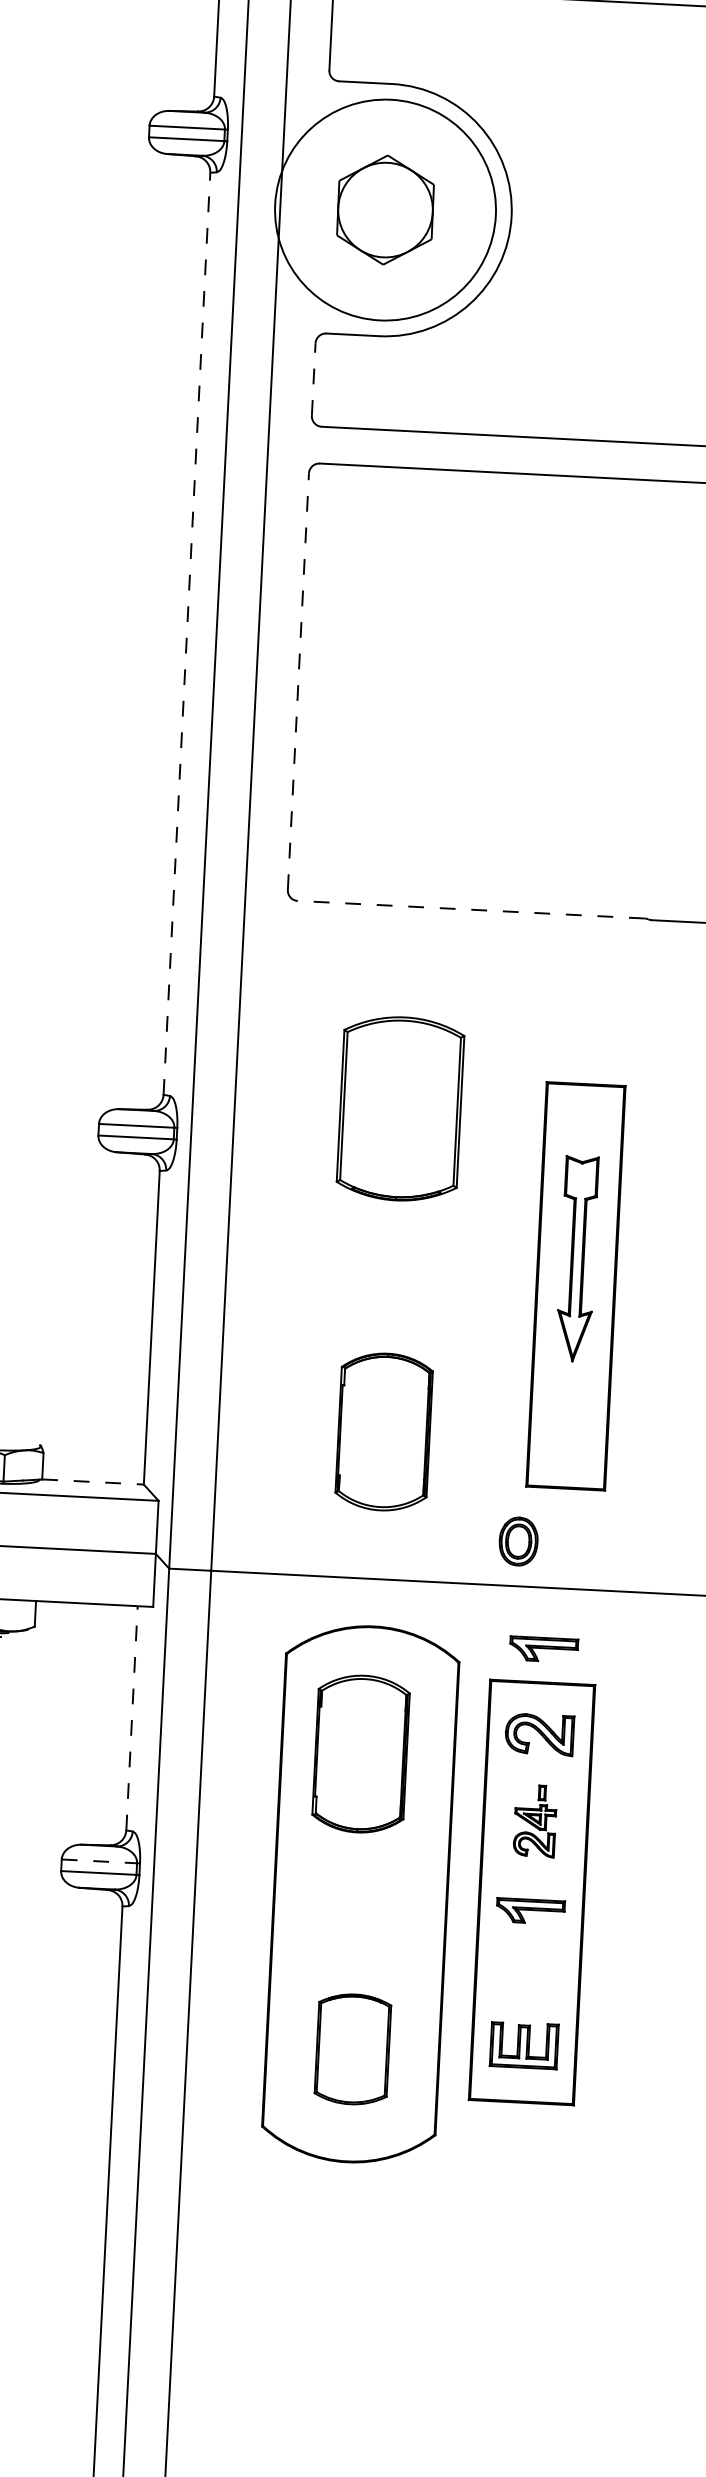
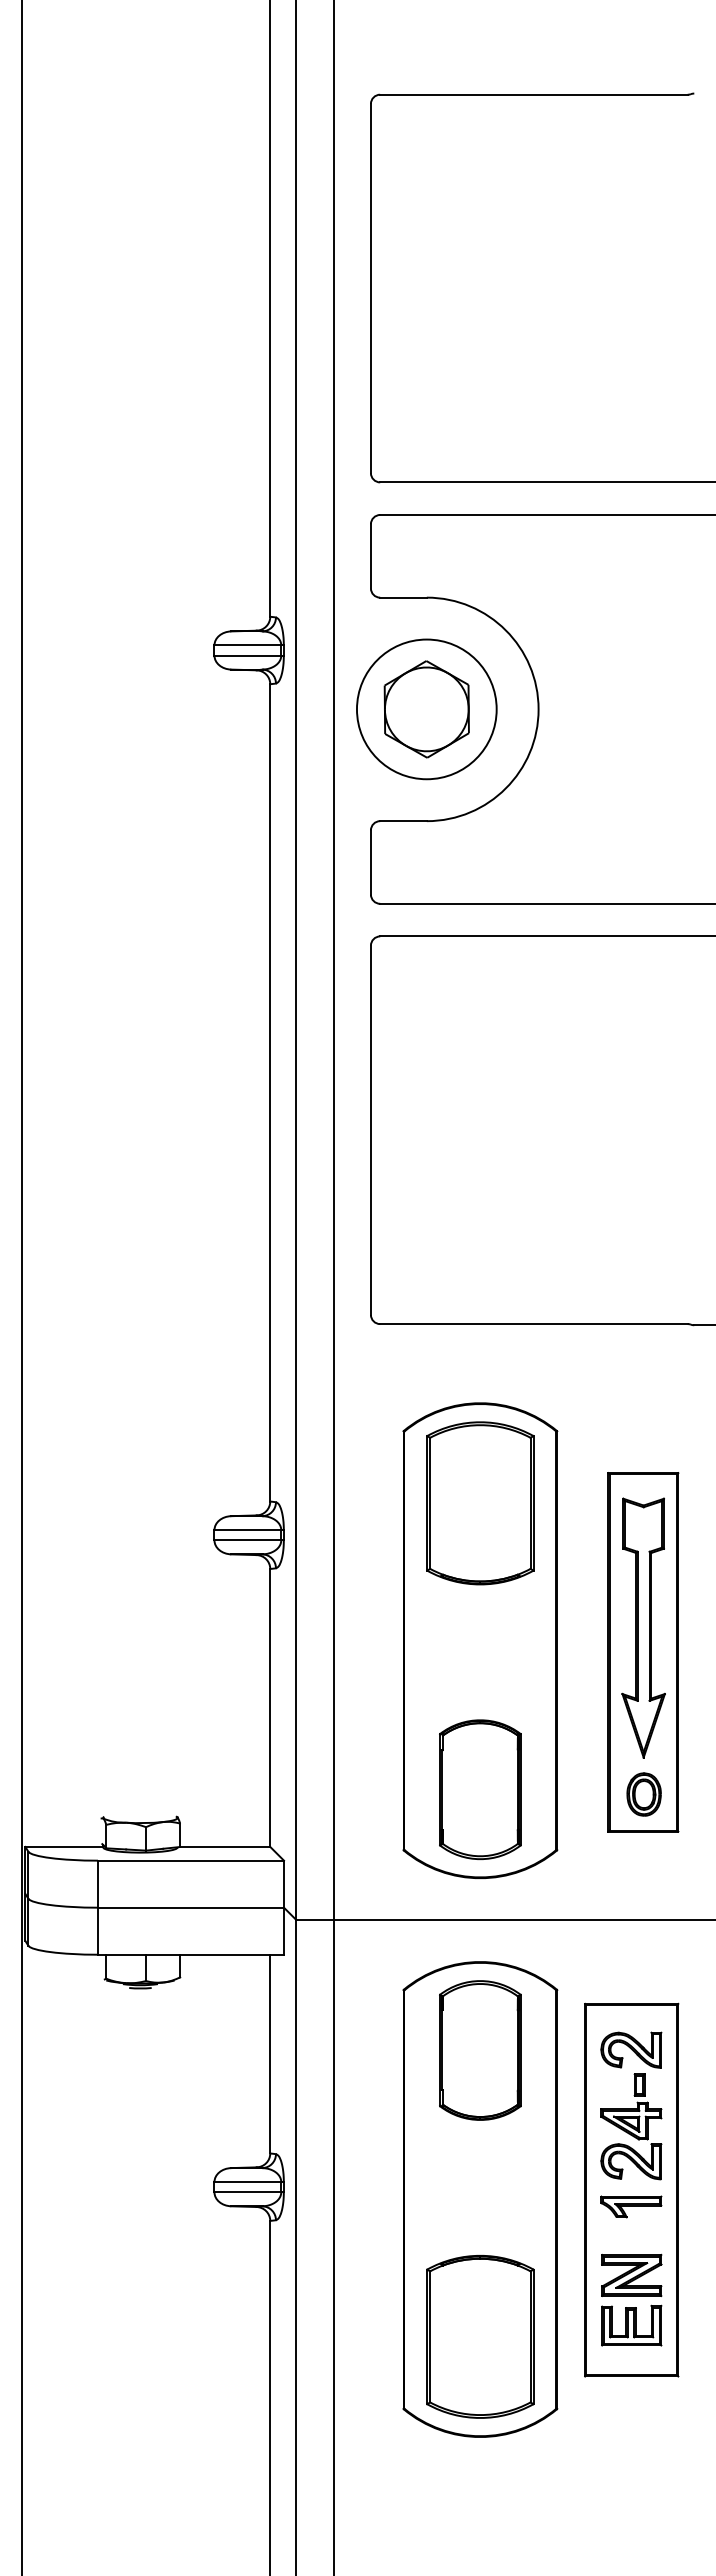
circle: (385, 210) -> (426, 709), size x0.71
line: (313, 379) -> (370, 862), dashed -> solid
line: (187, 633) -> (270, 1092), dashed -> solid
line: (297, 681) -> (370, 1130), dashed -> solid
line: (470, 910) -> (533, 1324), dashed -> solid
part: (577, 1258) -> (643, 1627), size x1.43
part: (392, 1263) -> (480, 1640), added
line: (93, 1481) -> (225, 1846), dashed -> solid
part: (517, 1541) -> (643, 1794), moved
part: (544, 1649) -> (631, 1974), removed
line: (132, 1717) -> (270, 2053), dashed -> solid
part: (361, 1754) -> (480, 2050), moved
part: (535, 1820) -> (631, 2126), size x1.67
line: (100, 1861) -> (248, 2182), dashed -> solid
part: (526, 1987) -> (631, 2274), added
part: (353, 2048) -> (480, 2336), size x1.67

